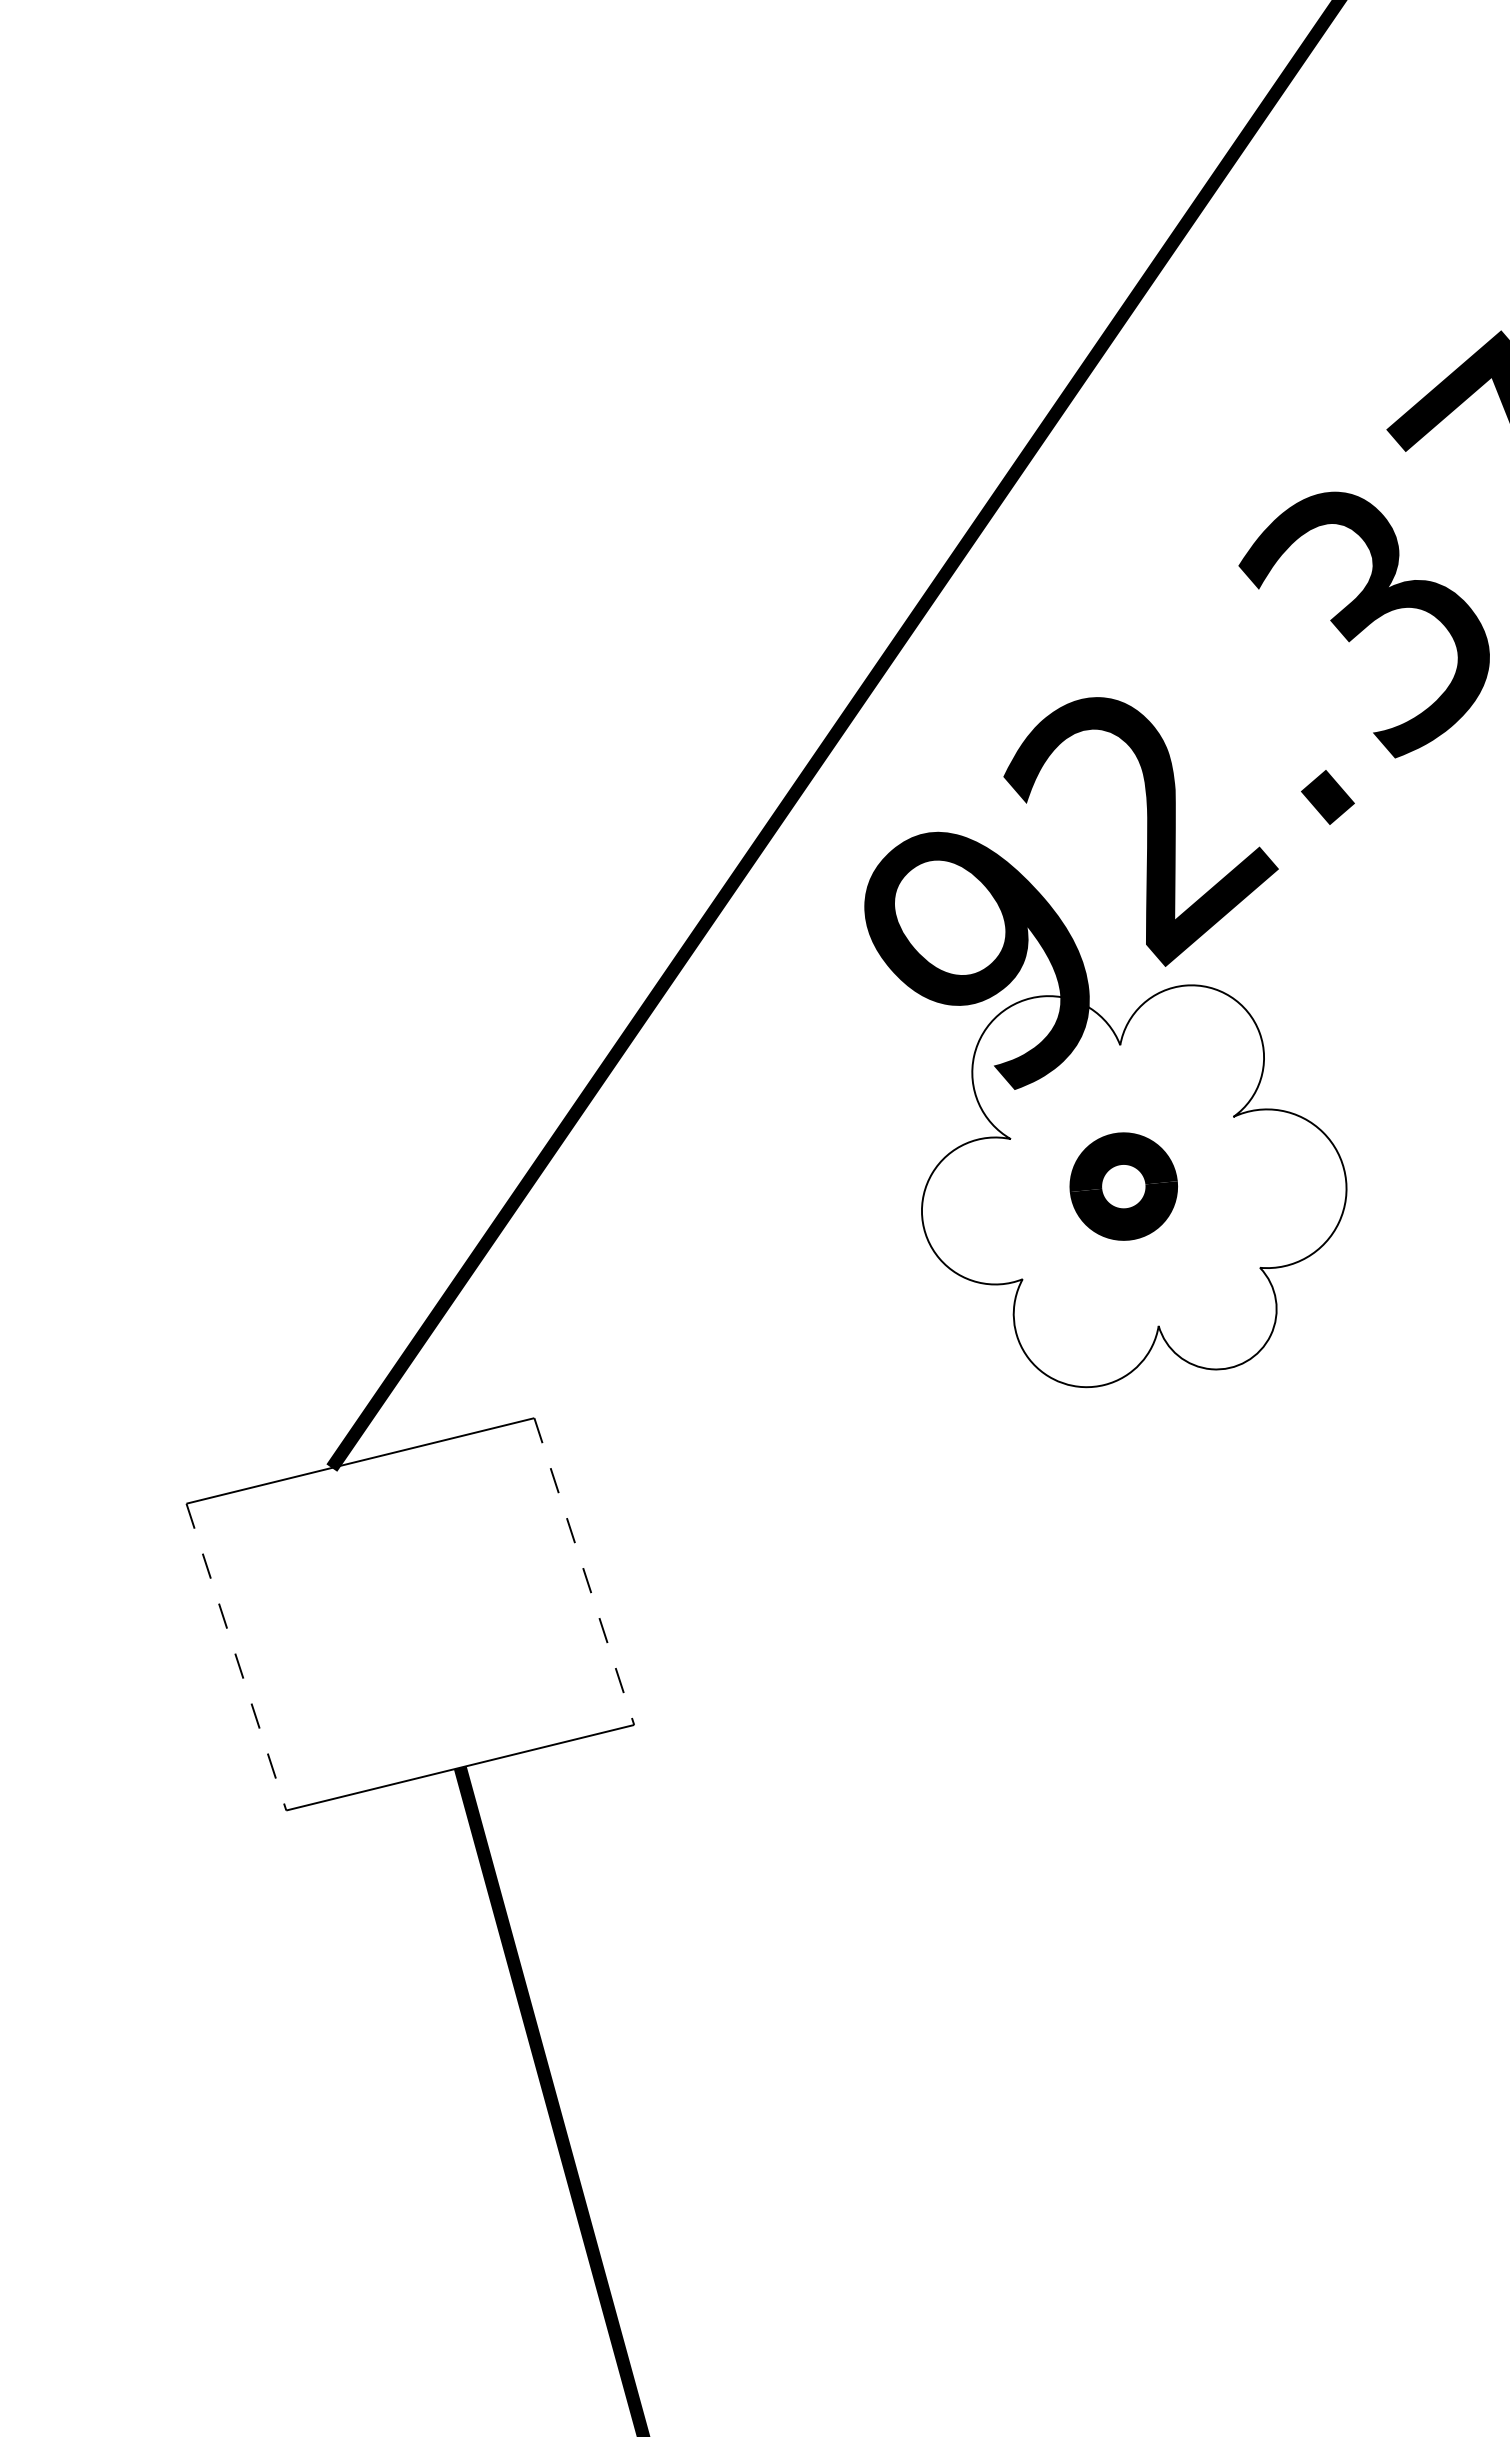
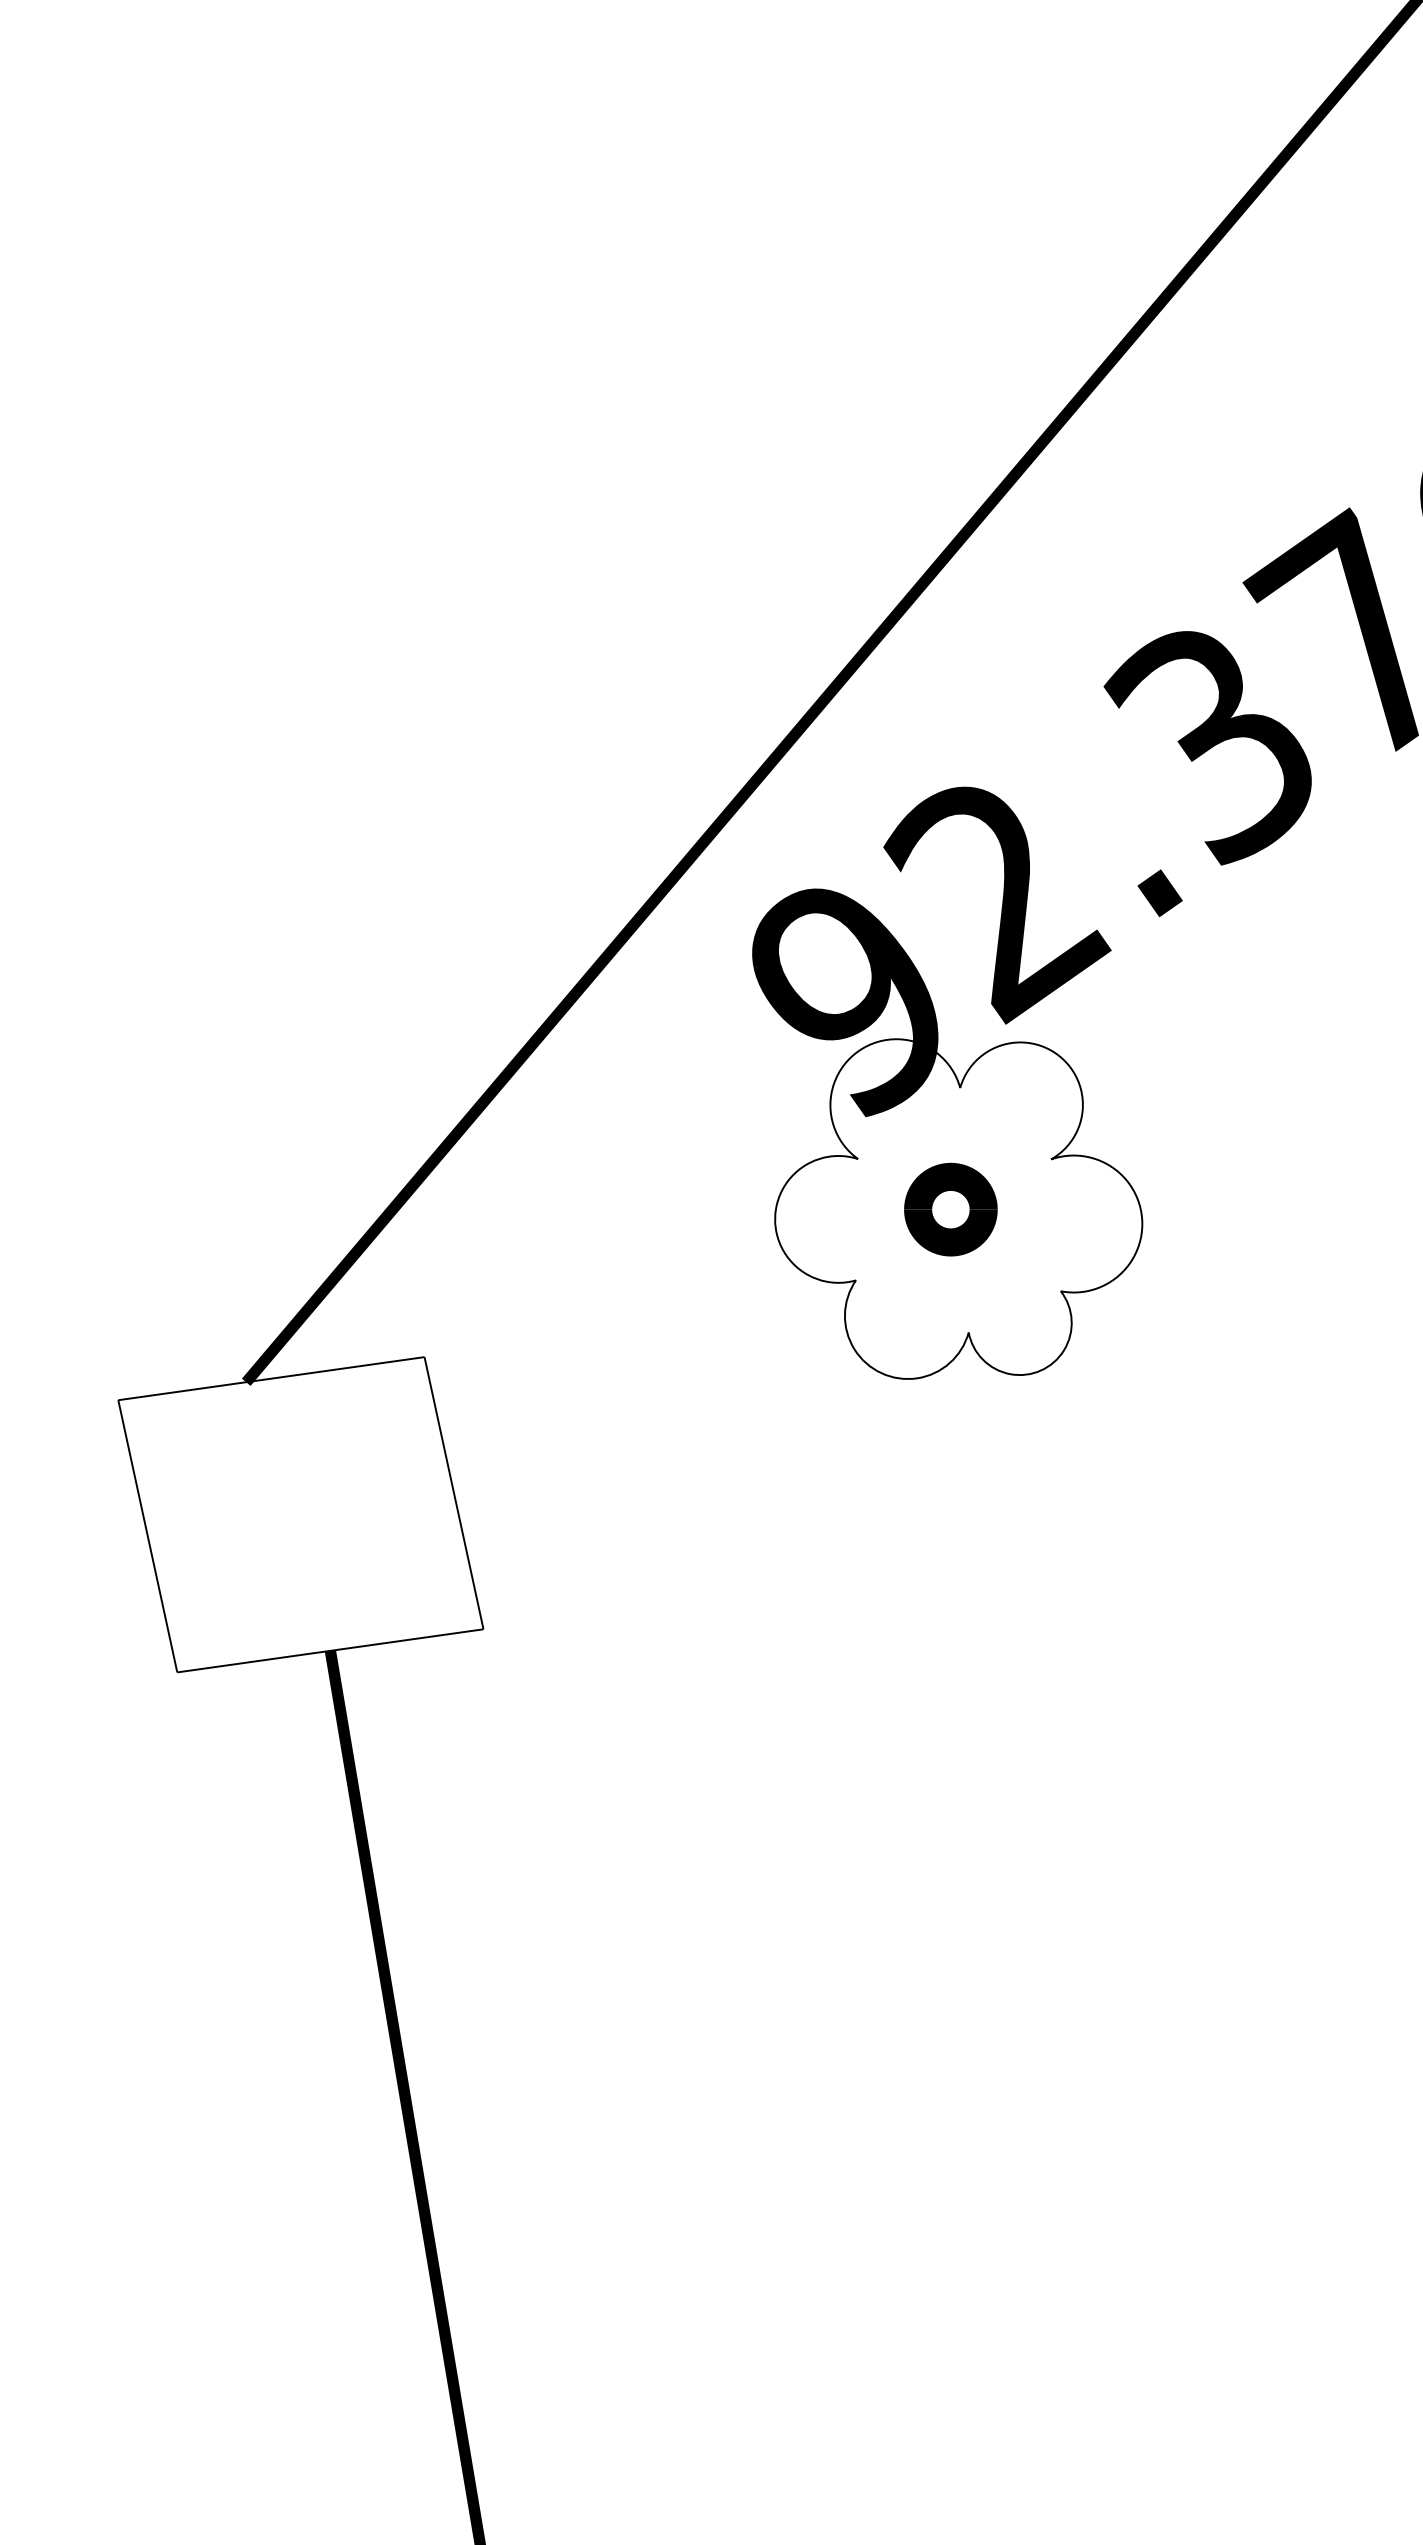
line: (584, 1571) -> (454, 1493), dashed -> solid
line: (236, 1657) -> (147, 1536), dashed -> solid

